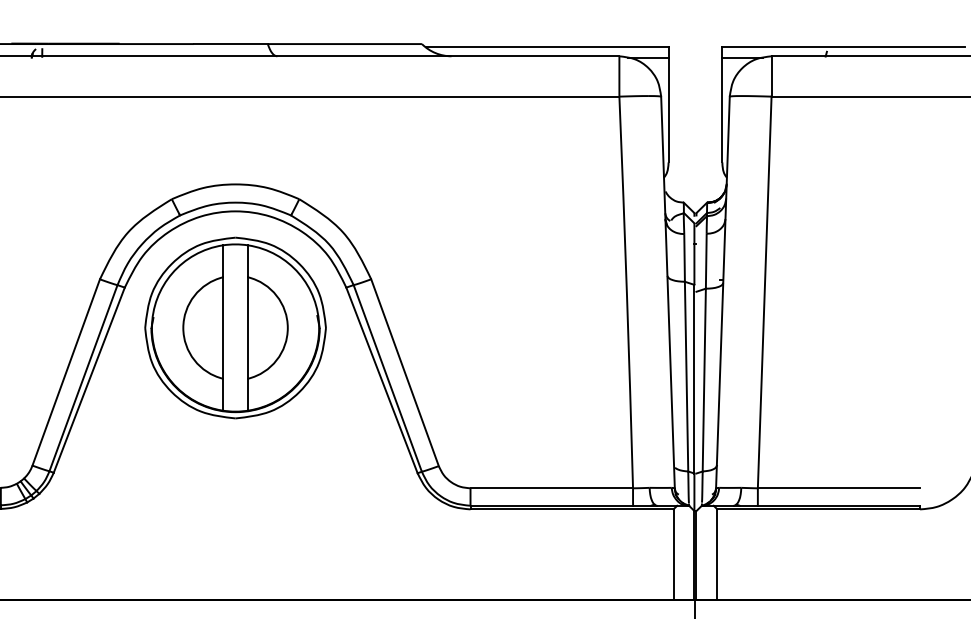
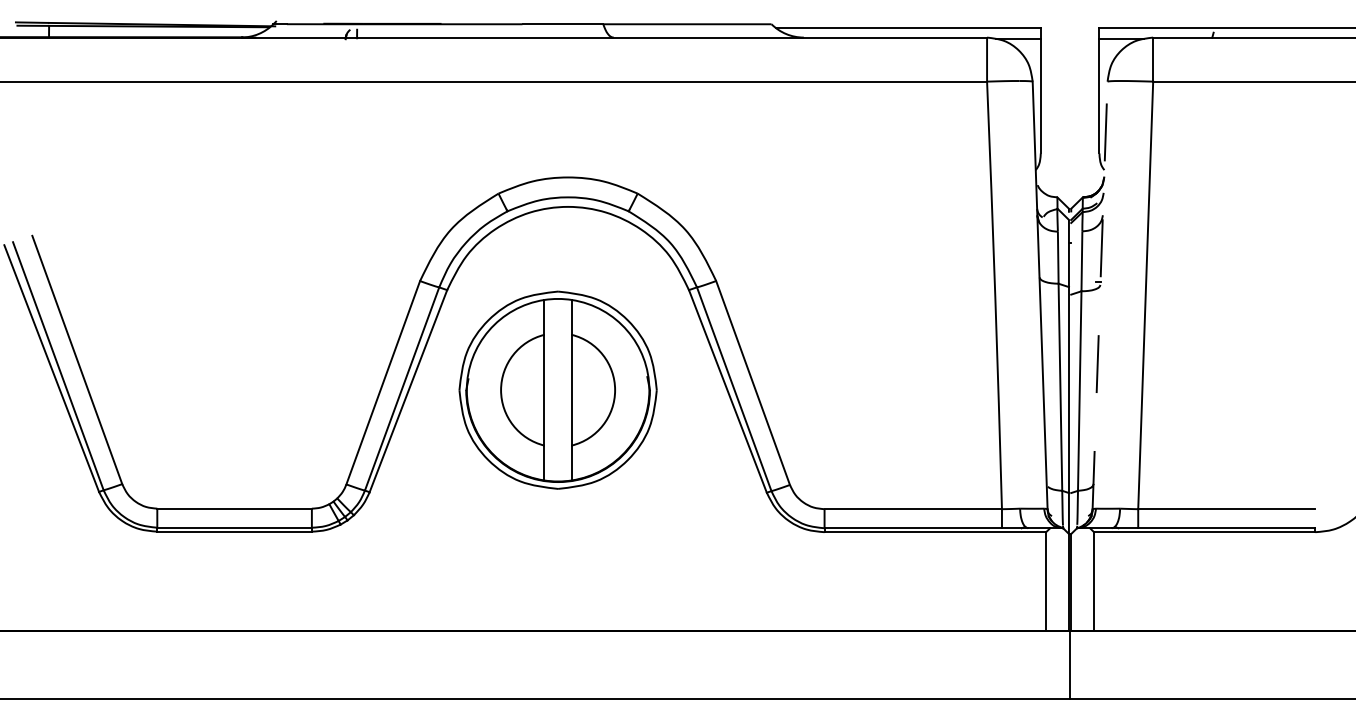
line: (723, 292) -> (1100, 295), solid -> dashed
part: (235, 327) -> (557, 389), moved

